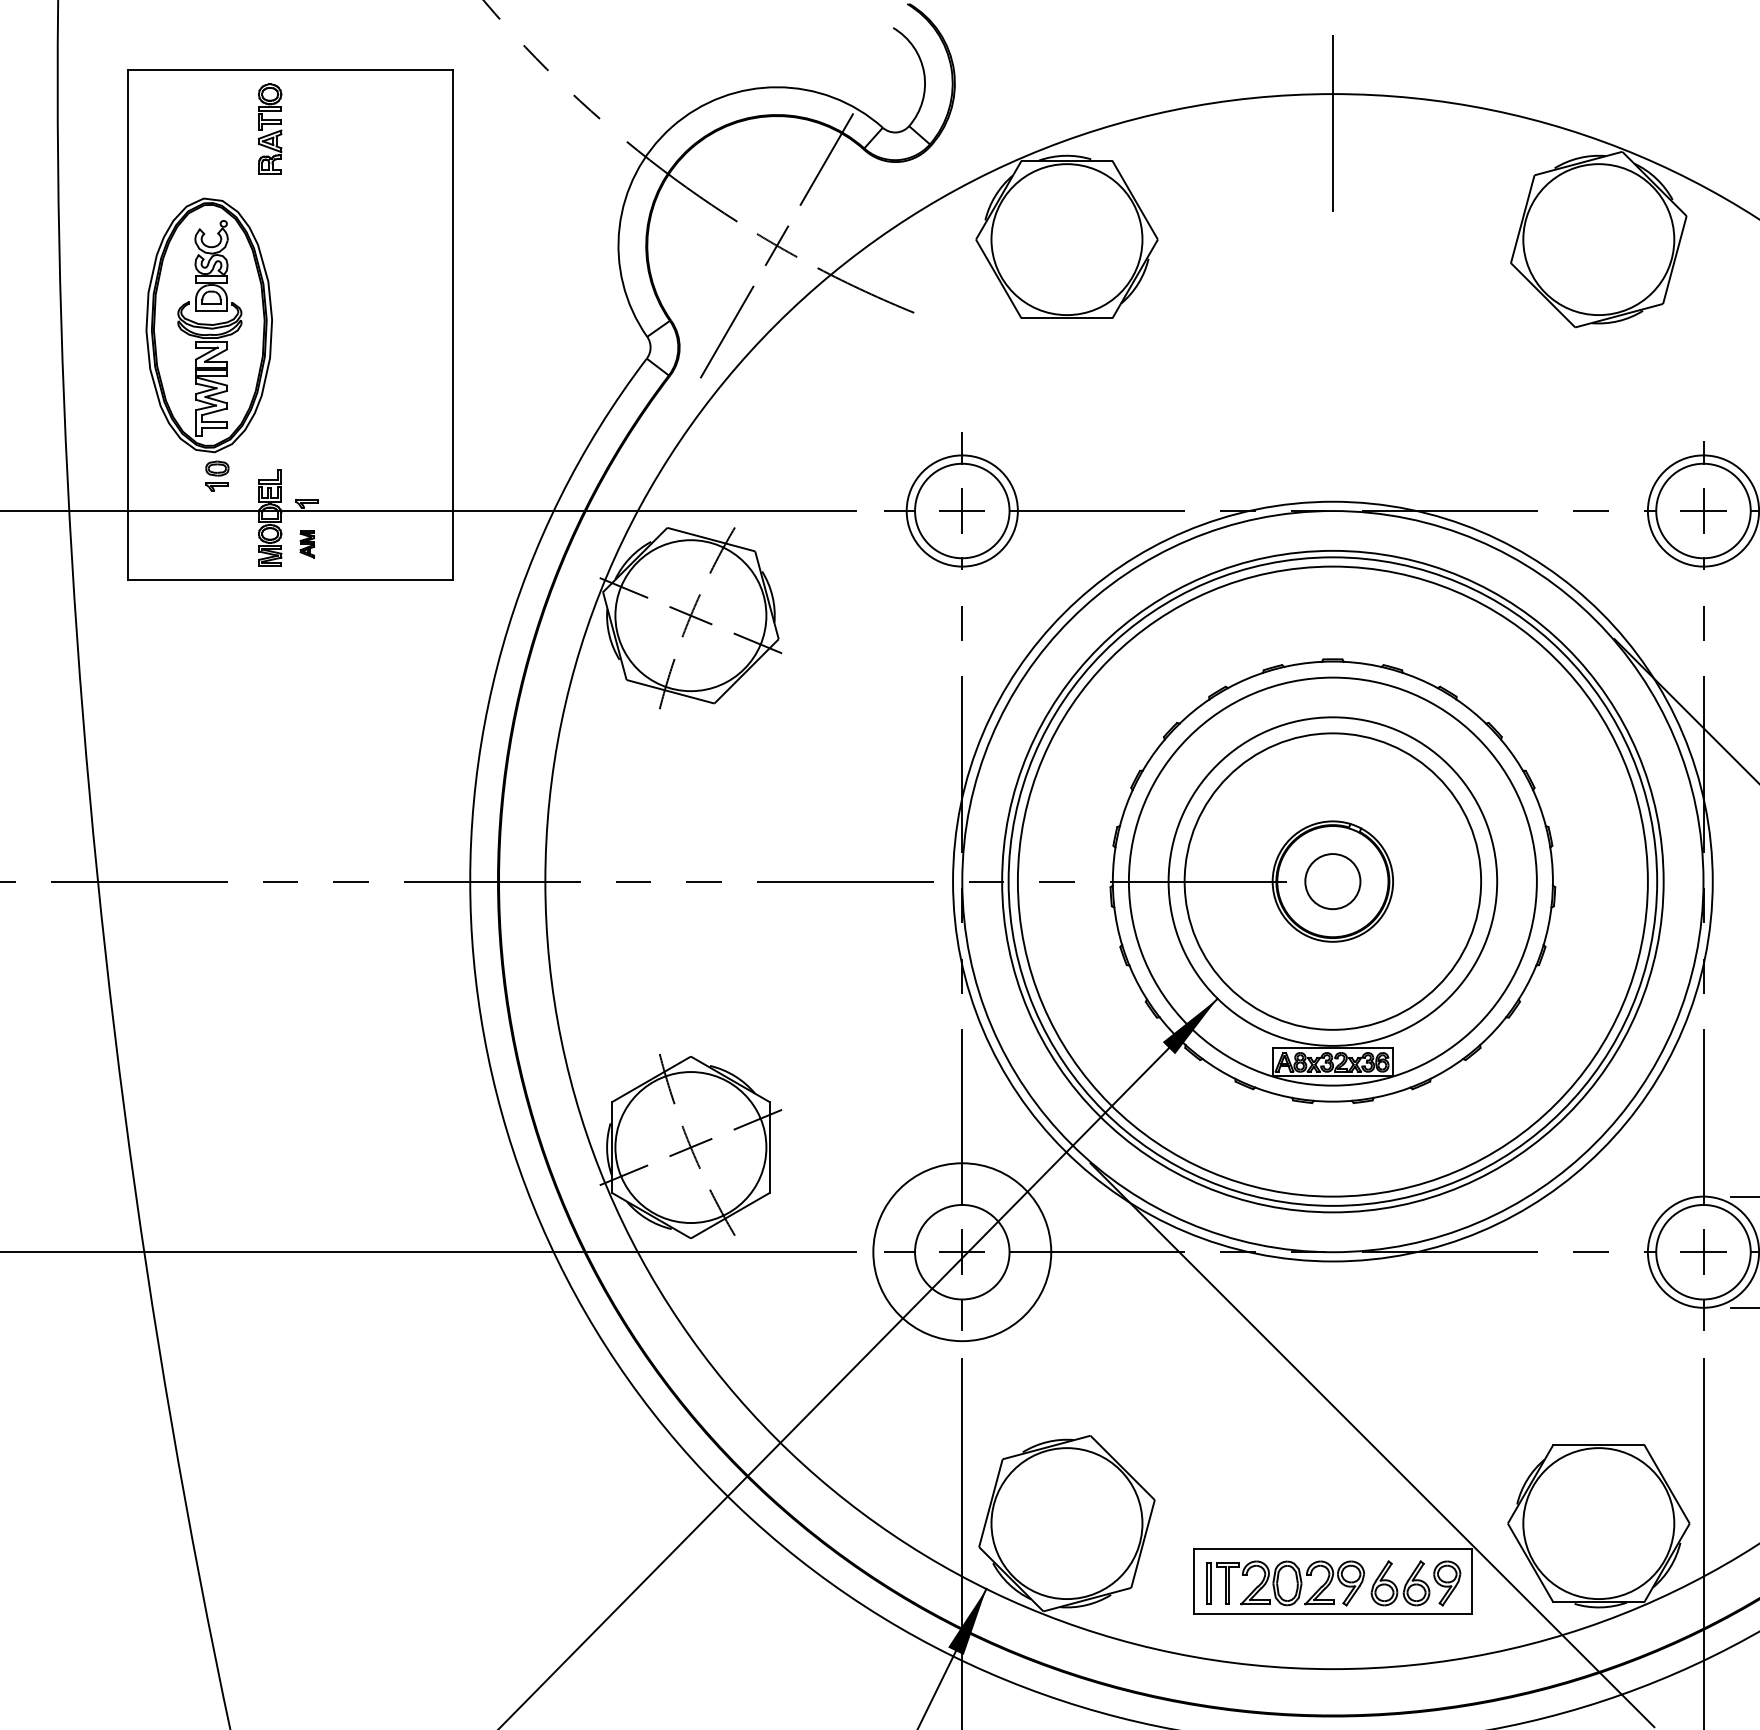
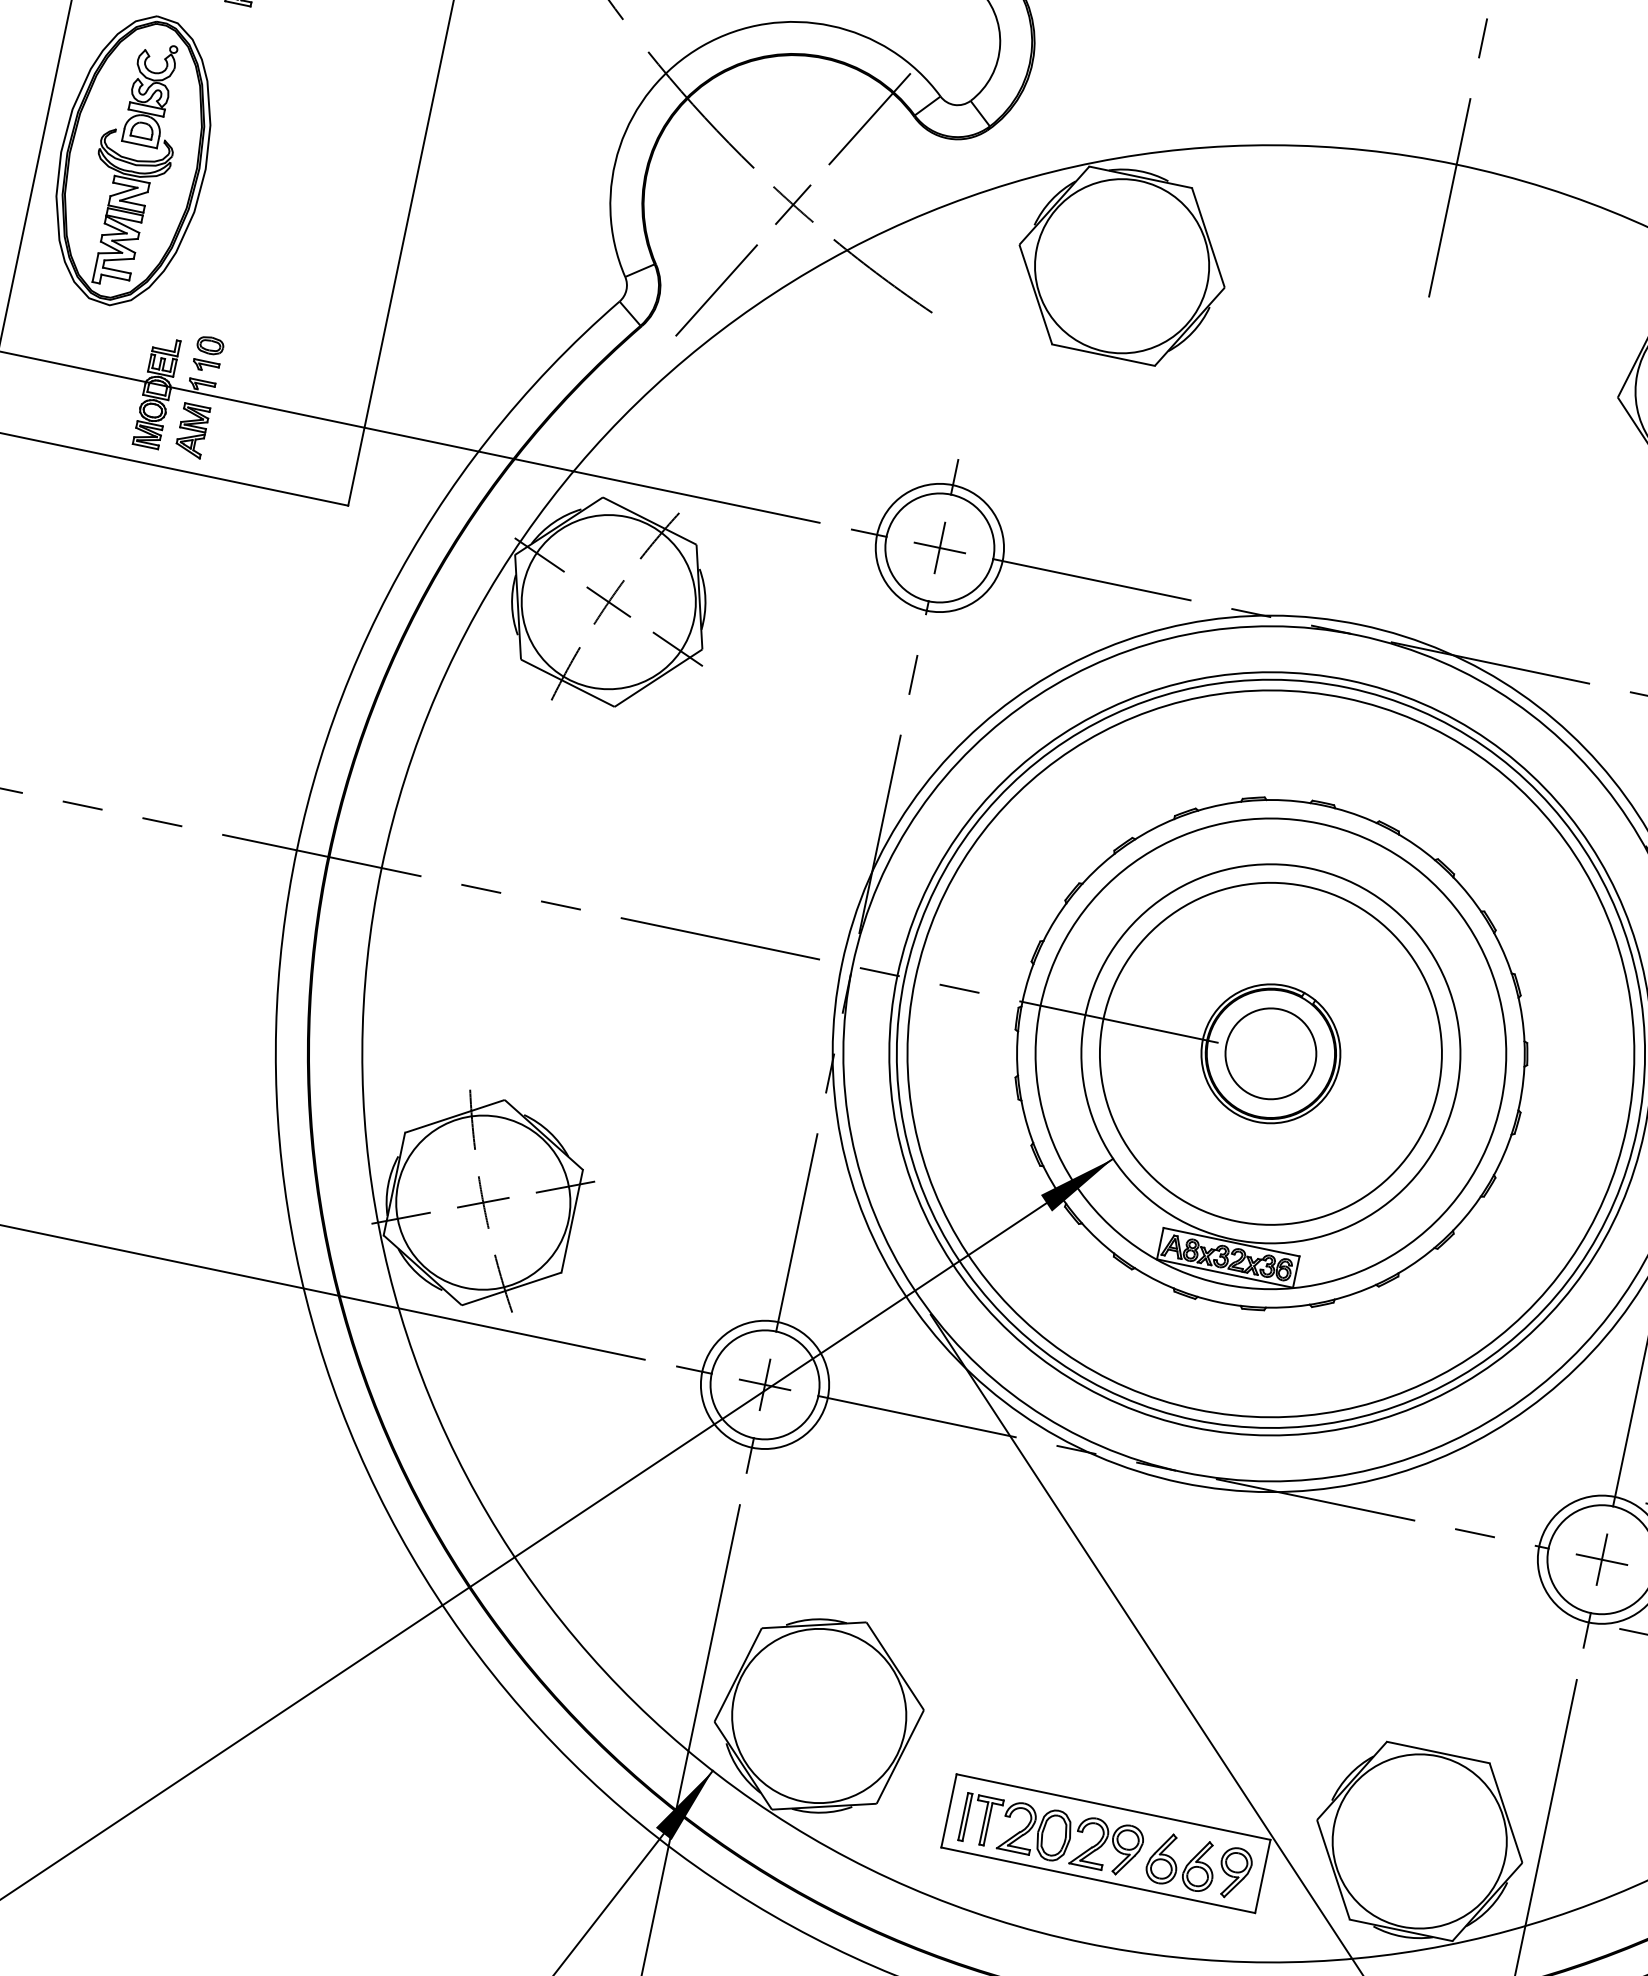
part: (217, 475) -> (208, 353), moved
part: (307, 544) -> (192, 431), size x1.67
circle: (1332, 881) -> (1270, 1053), size x1.43
circle: (961, 1251) -> (764, 1383), size x0.62

